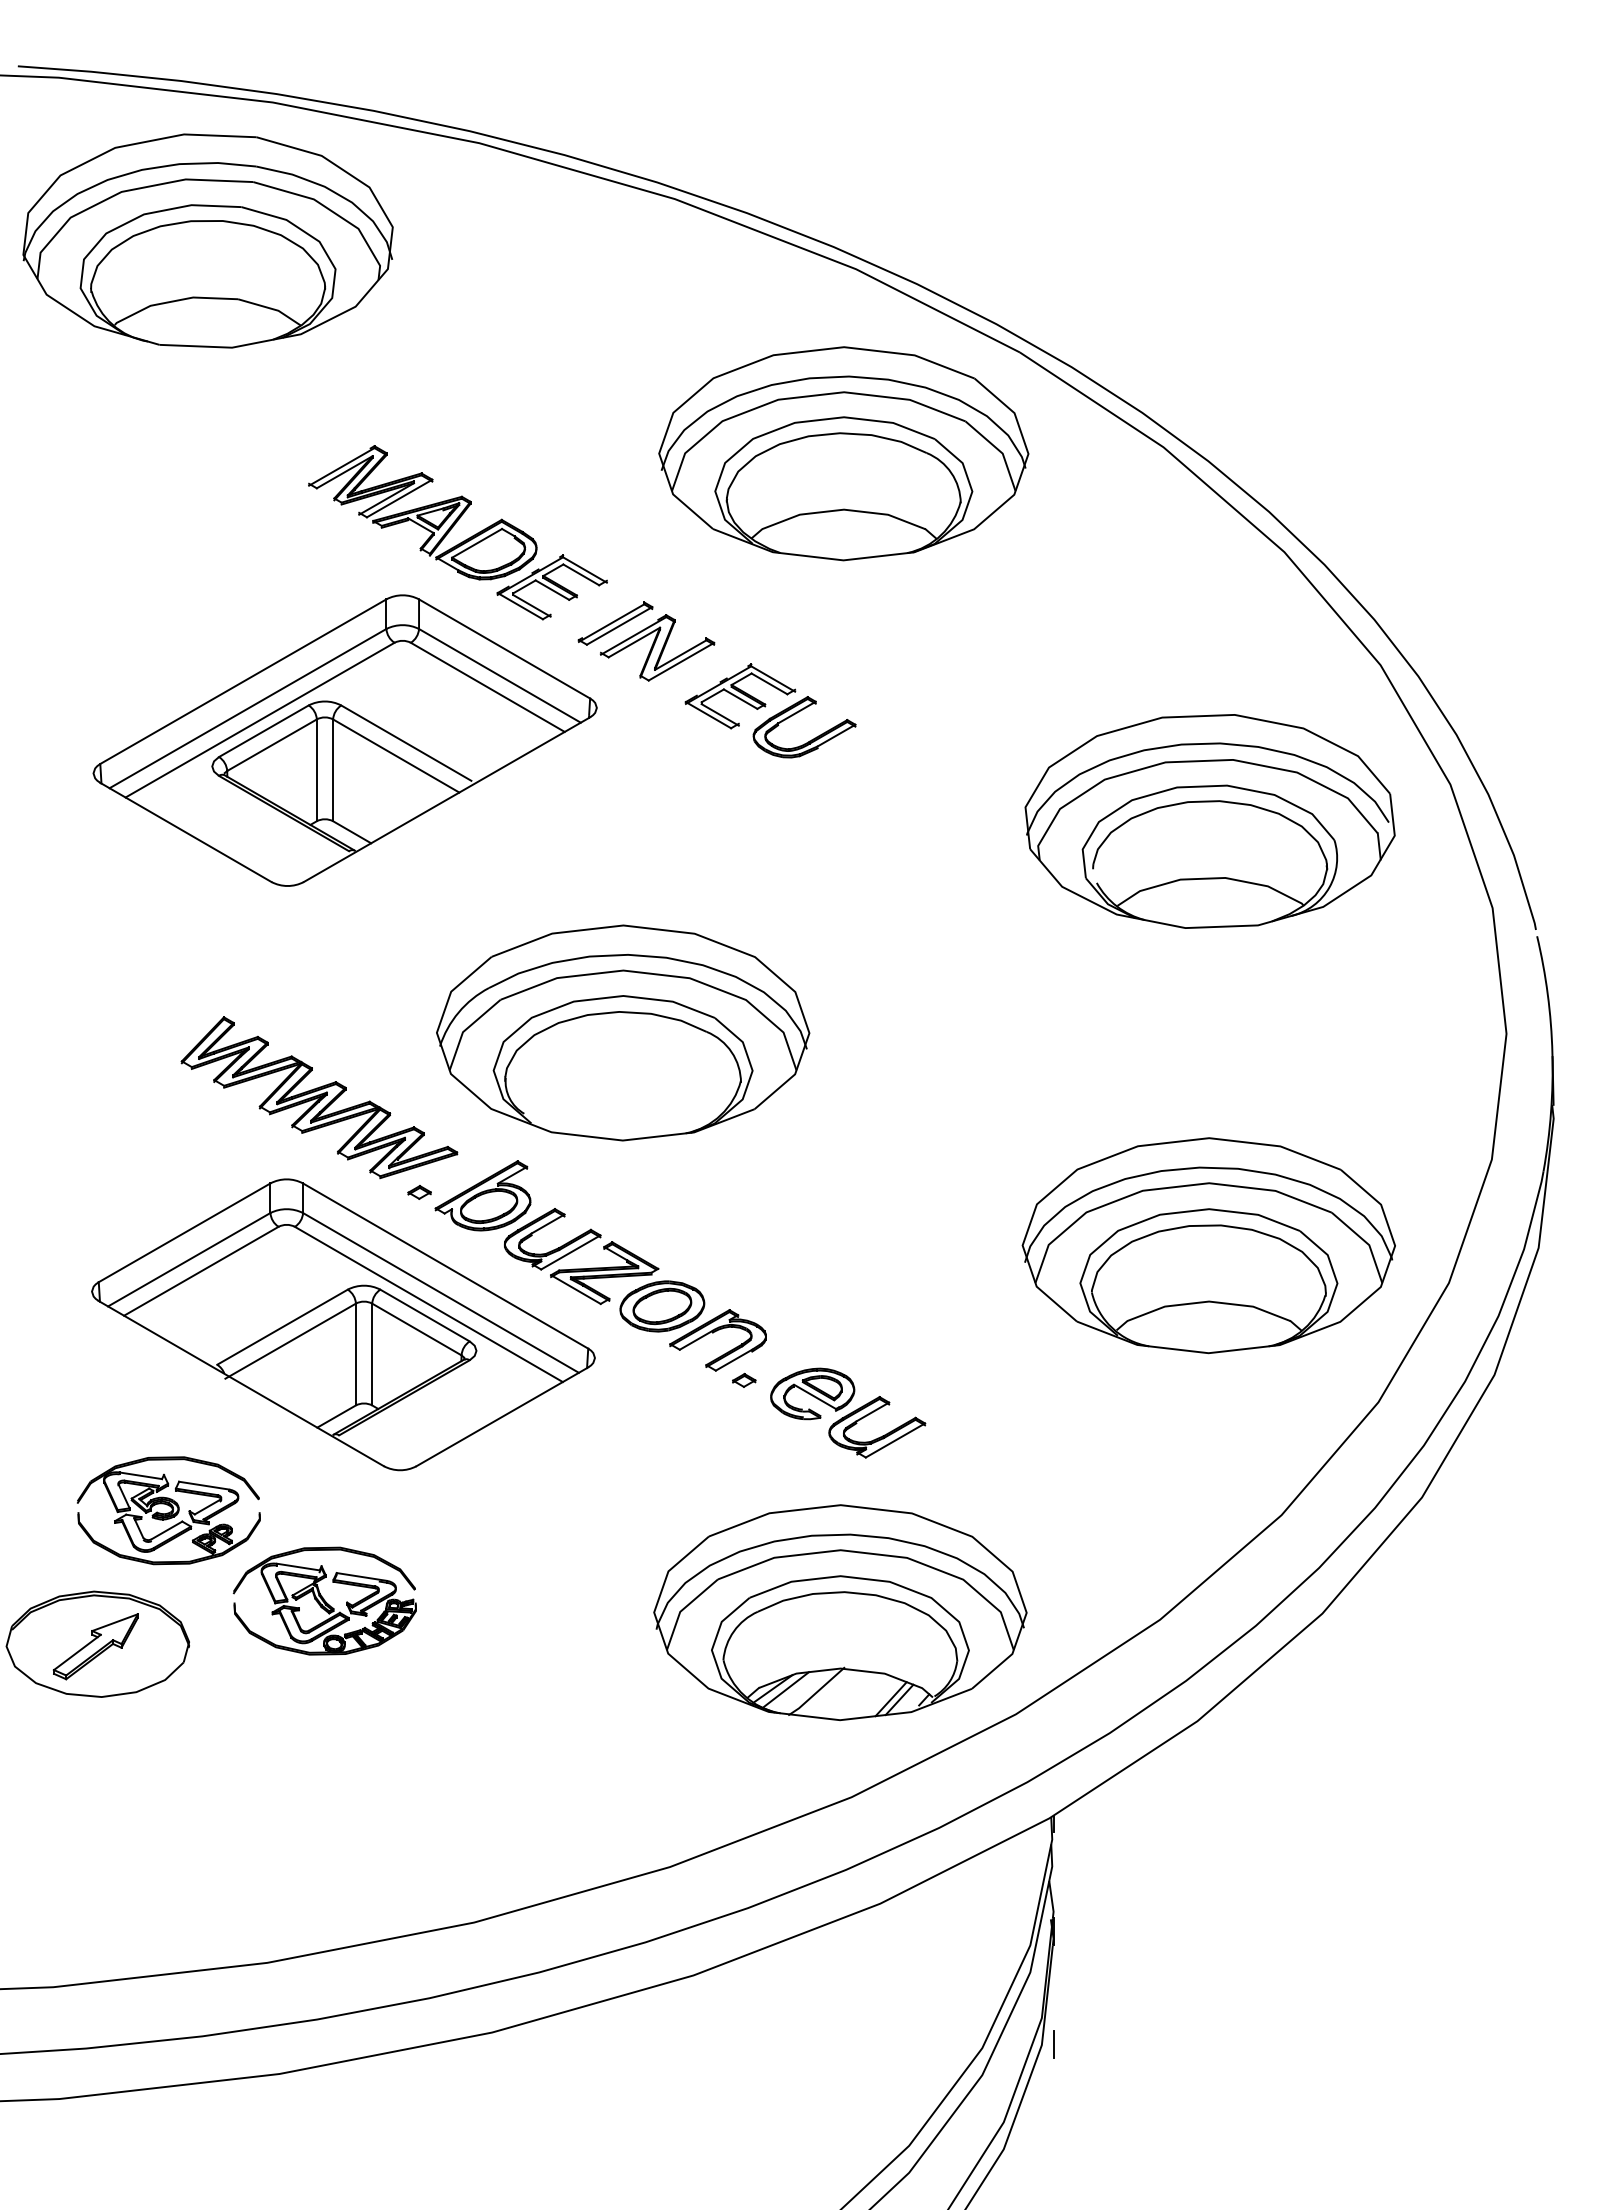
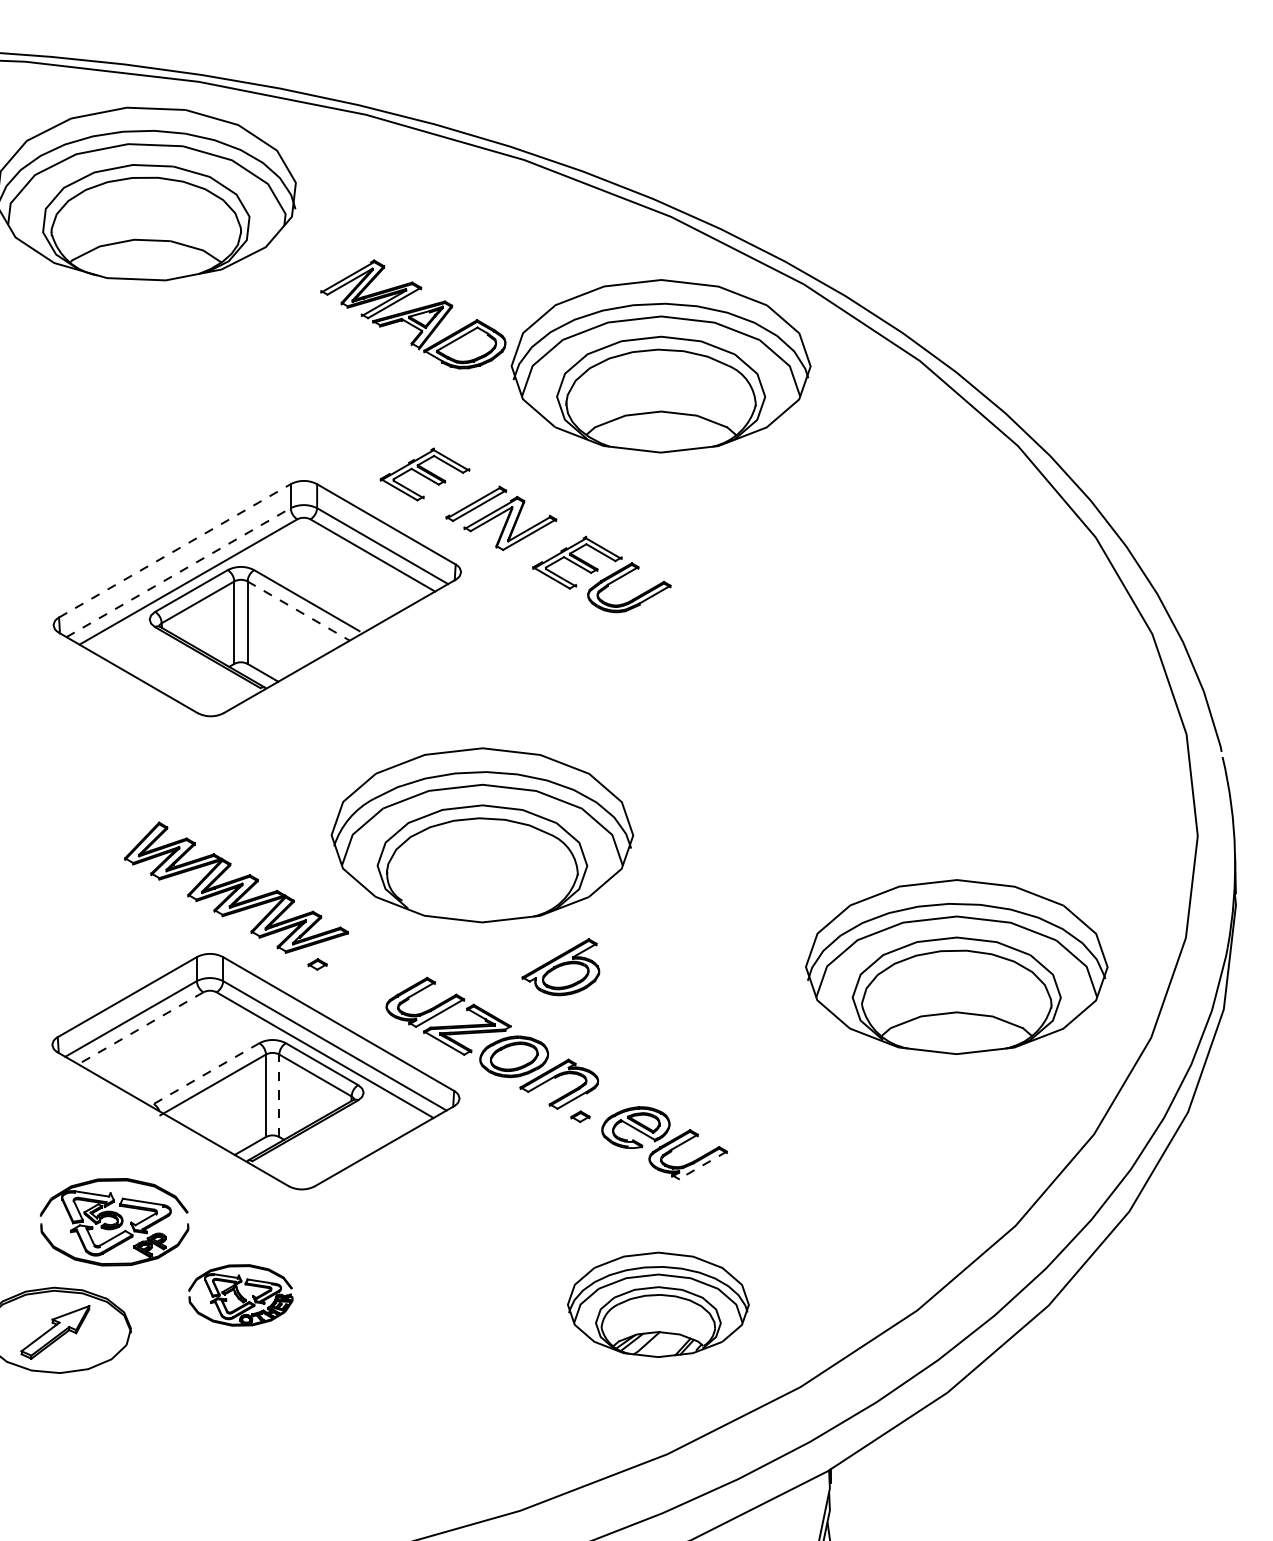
part: (422, 512) -> (413, 314), moved
line: (243, 681) -> (174, 550), solid -> dashed
line: (248, 708) -> (179, 572), solid -> dashed
line: (396, 756) -> (298, 611), solid -> dashed
part: (1209, 821) -> (957, 664), removed
part: (482, 1195) -> (560, 966), moved
part: (1208, 1245) -> (956, 966), moved
line: (200, 1271) -> (140, 1028), solid -> dashed
line: (282, 1327) -> (206, 1073), solid -> dashed
line: (372, 1354) -> (279, 1095), solid -> dashed
line: (895, 1440) -> (702, 1165), solid -> dashed
part: (324, 1600) -> (240, 1294), size x0.7
part: (840, 1612) -> (658, 1304), size x0.6

